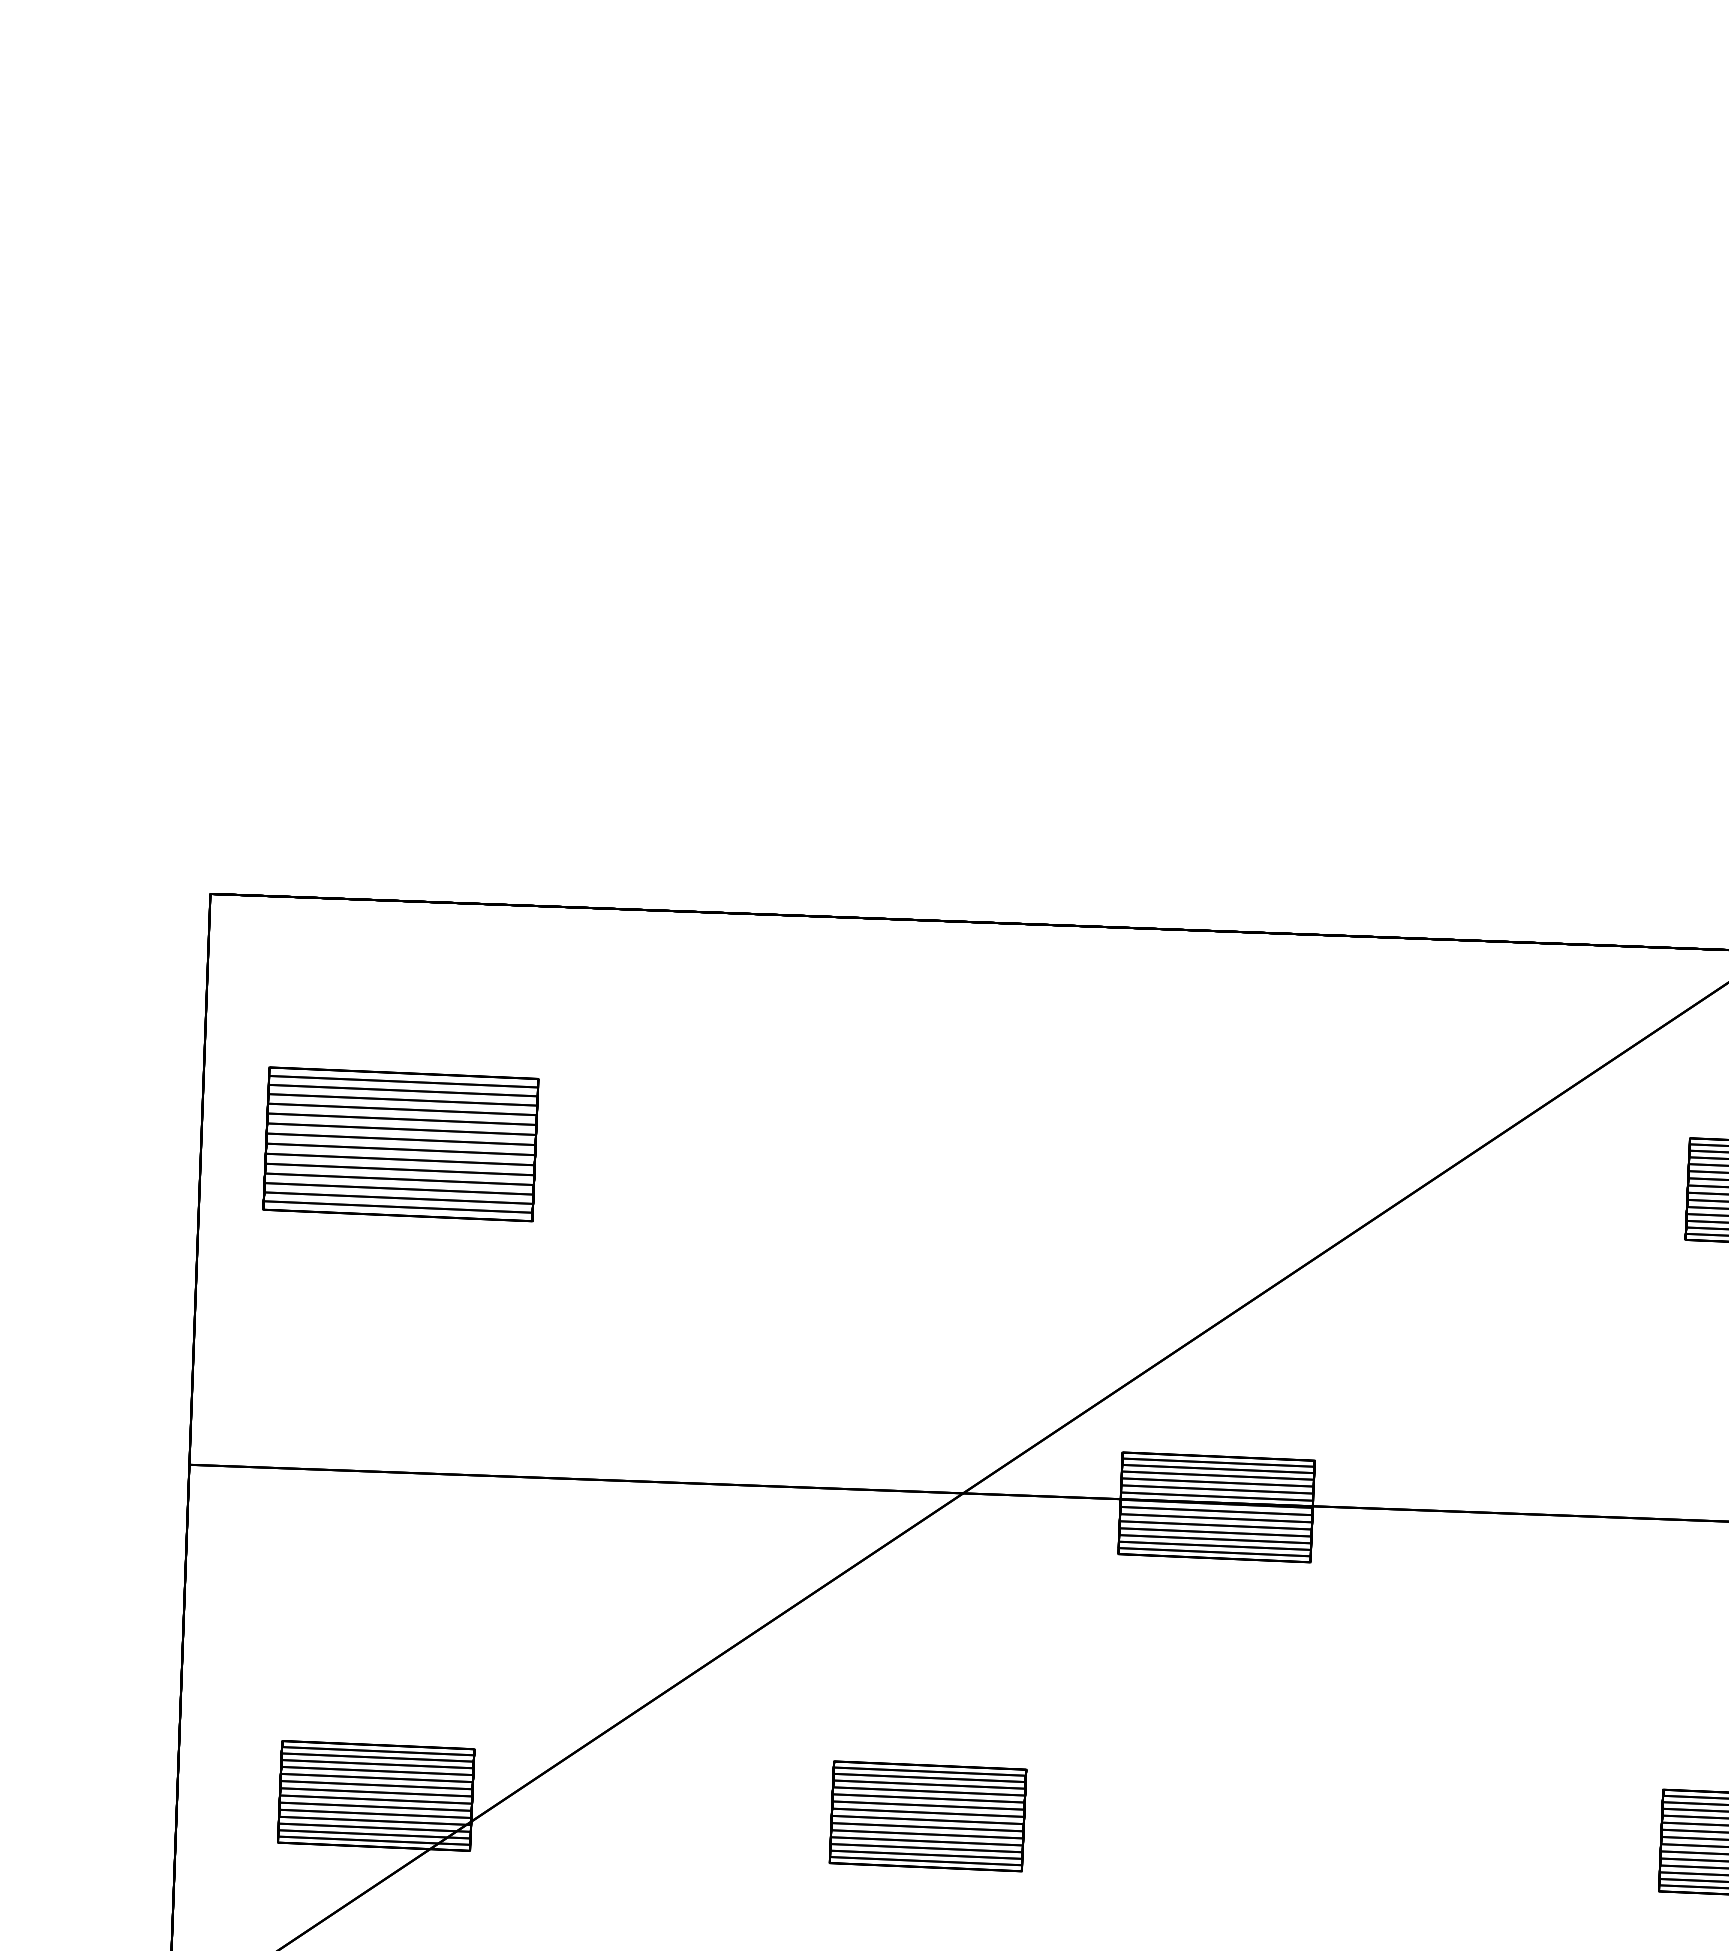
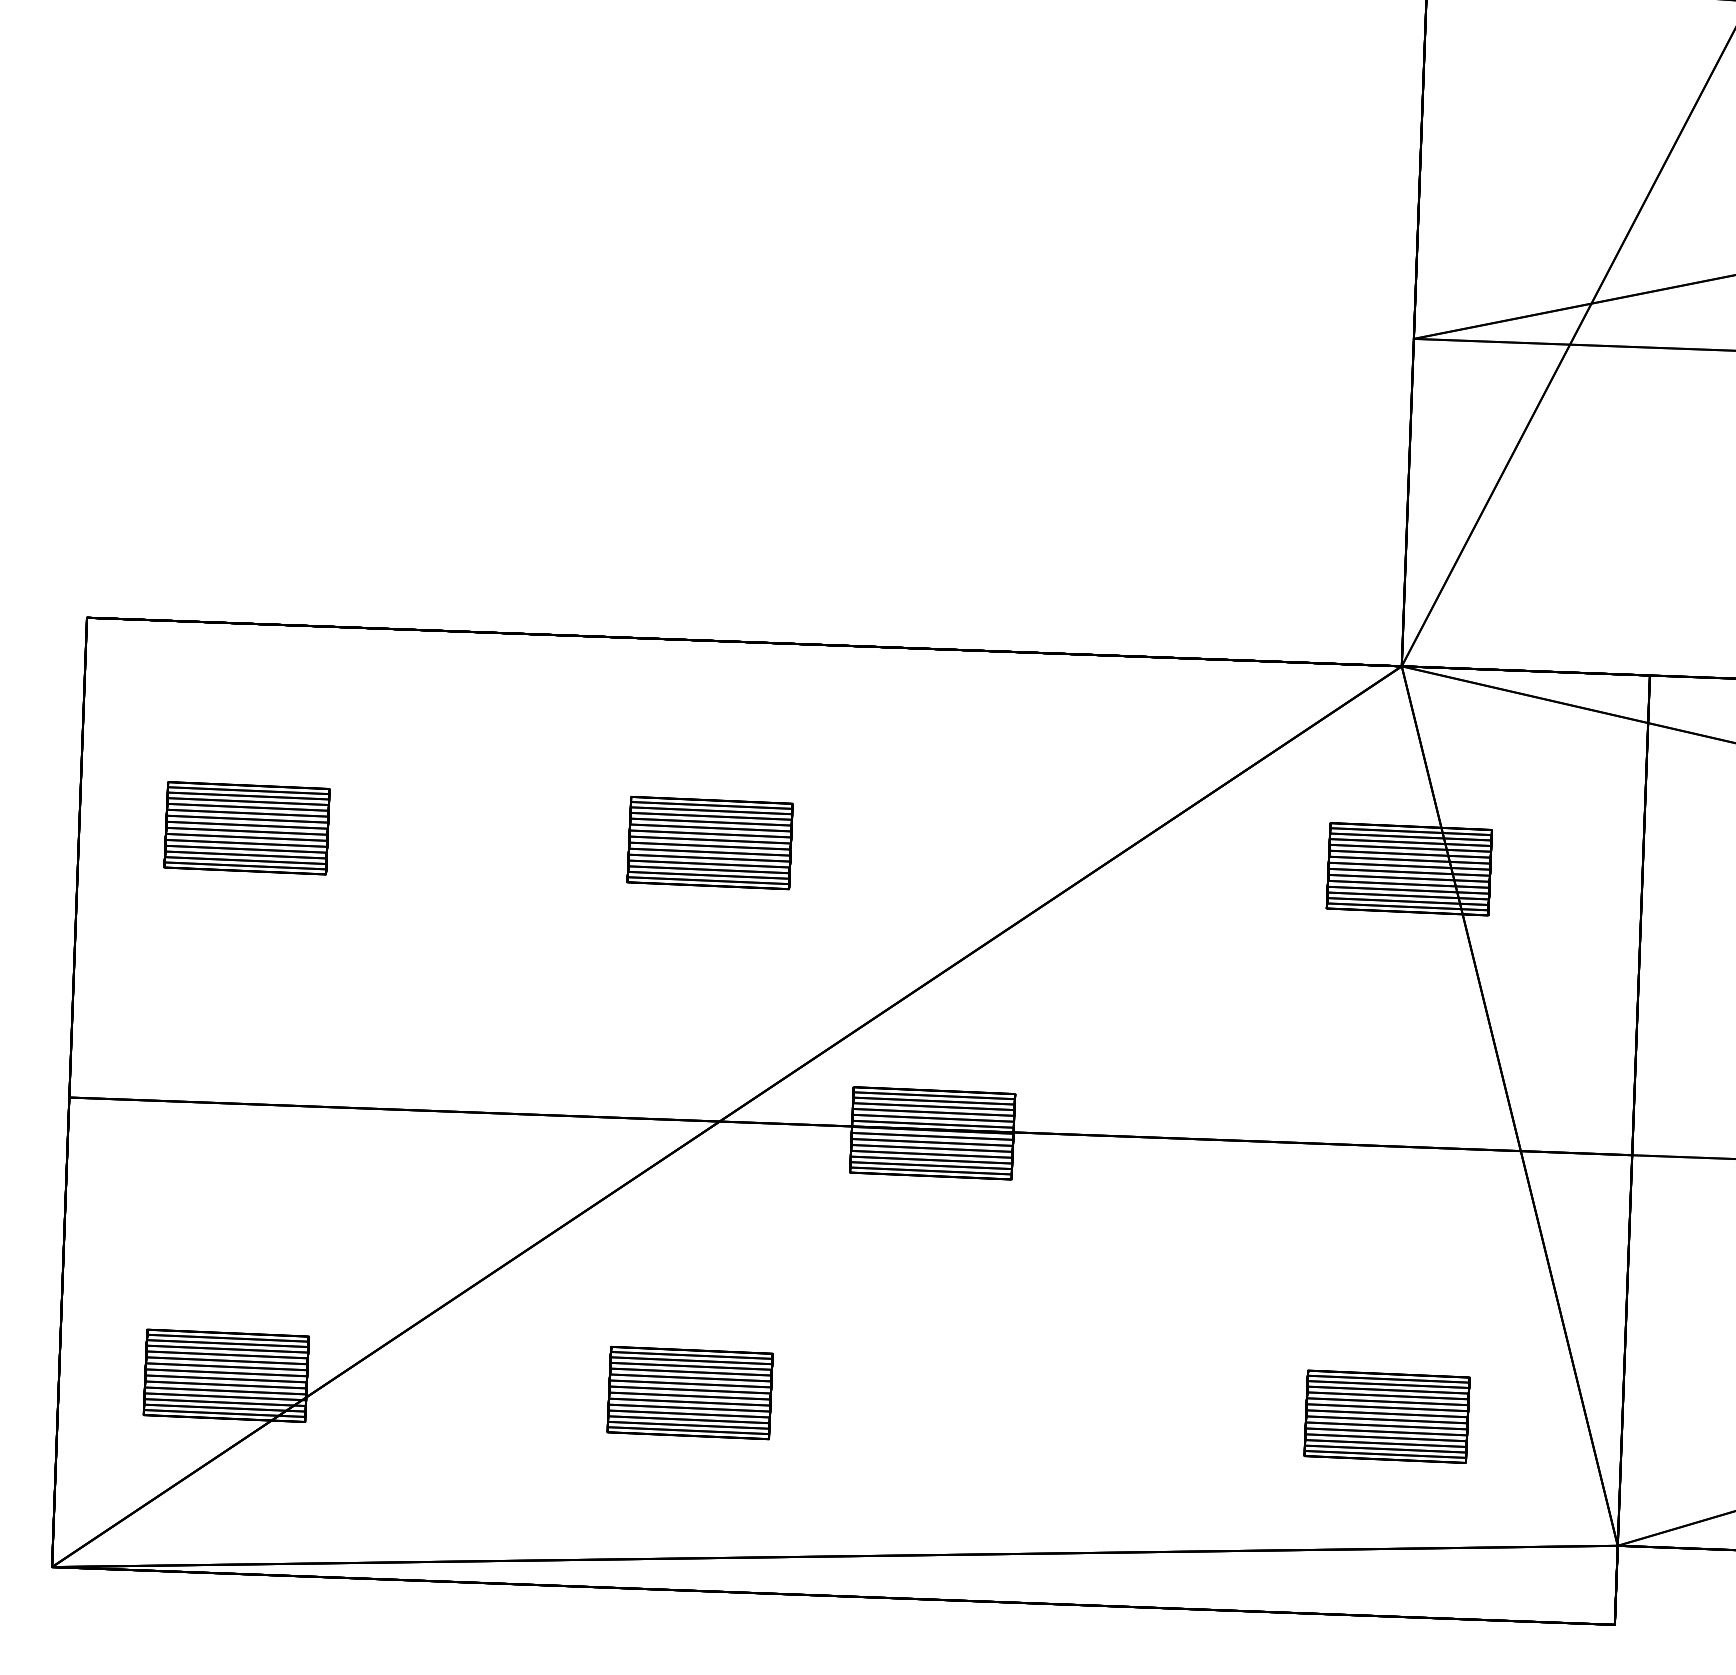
part: (400, 1144) -> (246, 828), size x0.71
part: (951, 1162) -> (709, 843), added

